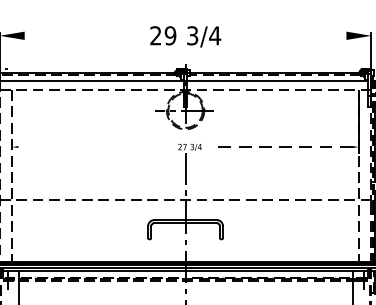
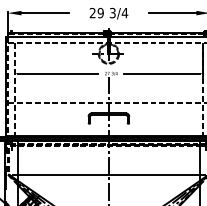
line: (68, 36) -> (45, 13), added
line: (302, 36) -> (172, 13), added
line: (92, 146) -> (58, 73), added
line: (284, 146) -> (162, 73), dashed -> solid

